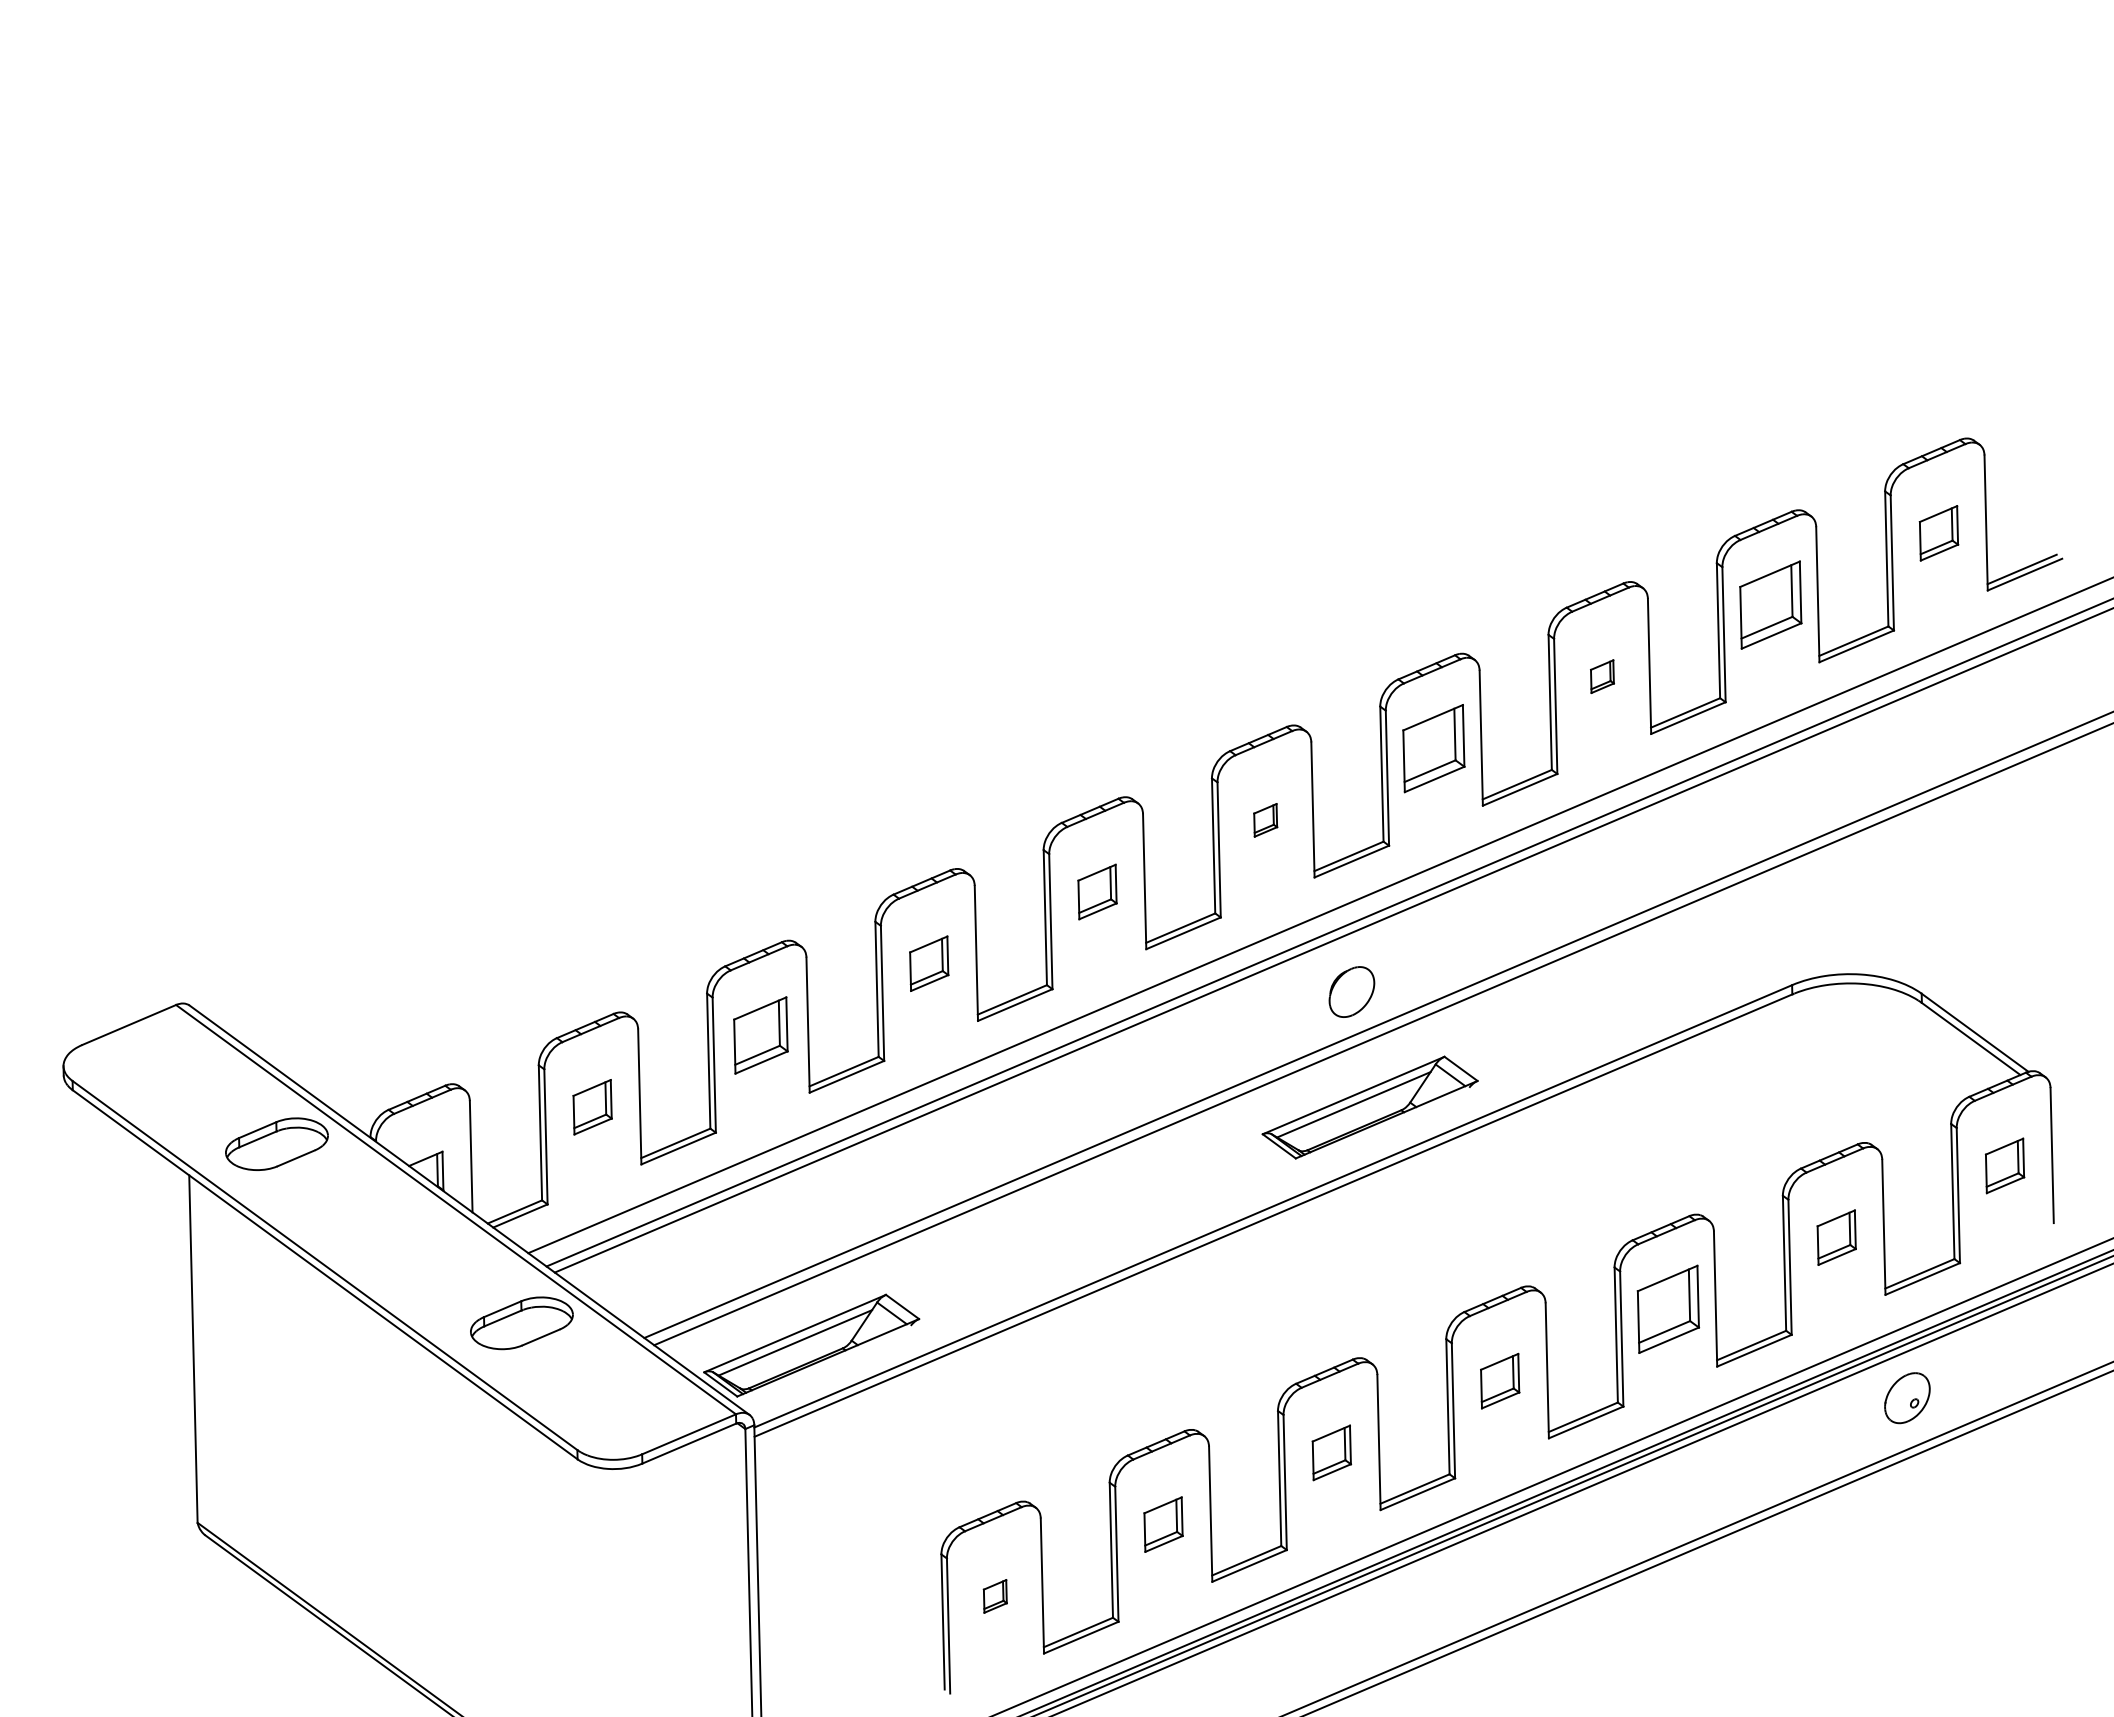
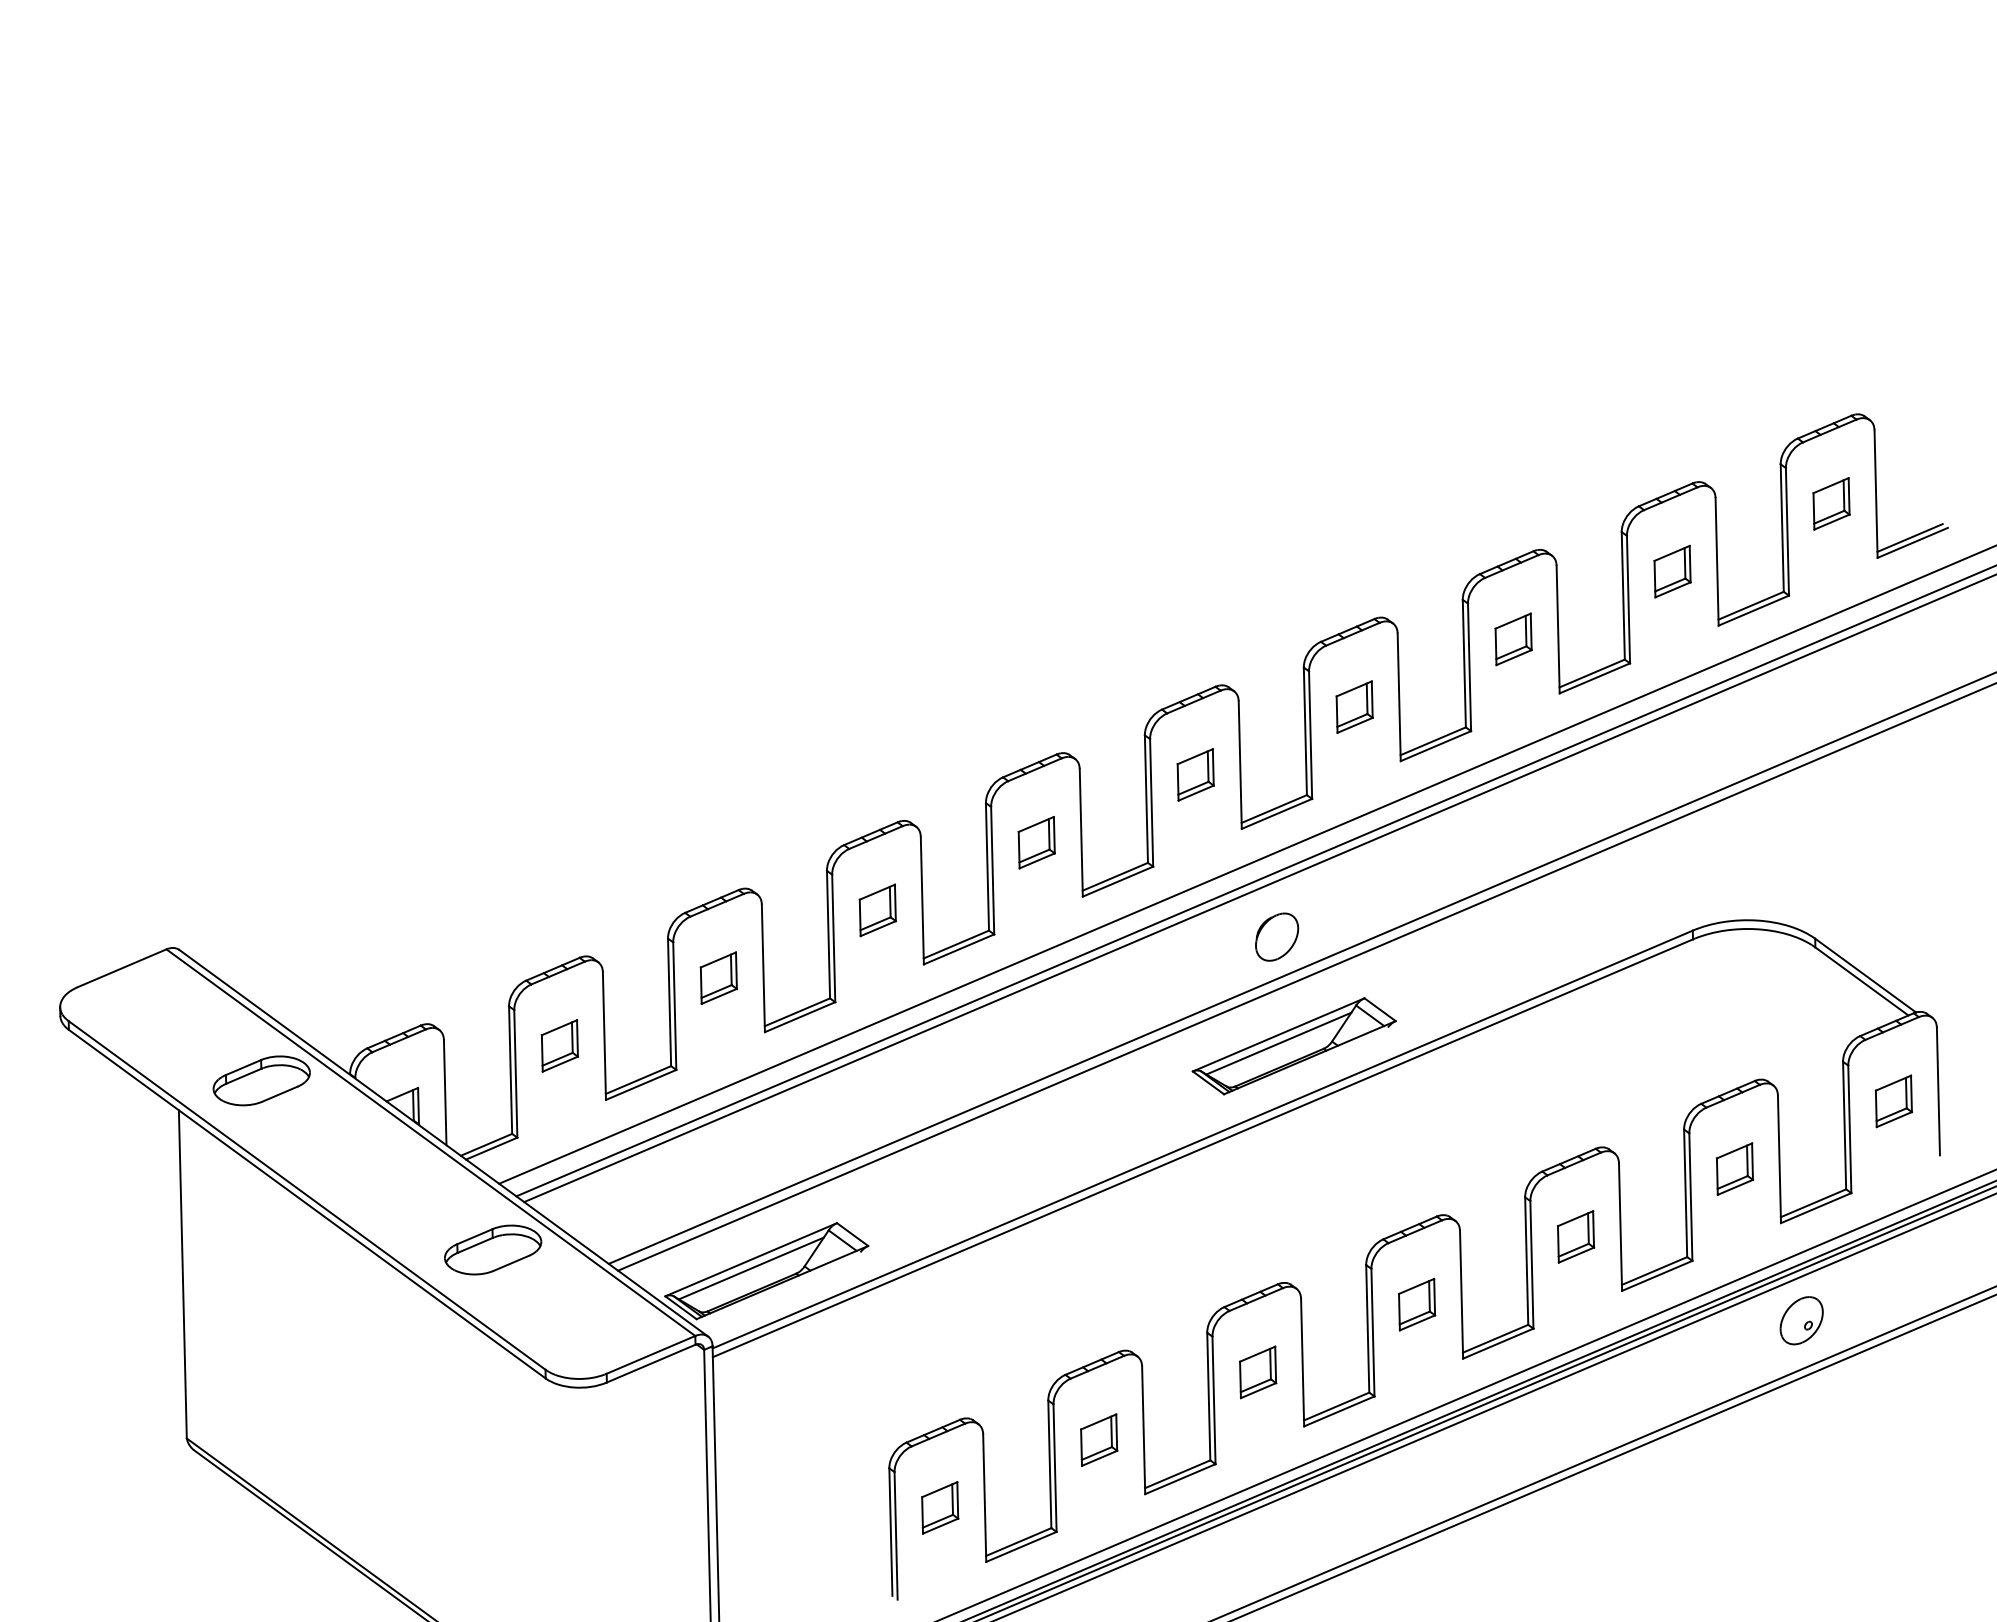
part: (1770, 604) -> (1672, 571), size x0.62
part: (1602, 676) -> (1513, 639), size x1.67
part: (1434, 748) -> (1355, 707), size x0.62
part: (1265, 820) -> (1195, 775), size x1.67
part: (760, 1035) -> (718, 978), size x0.71
part: (1668, 1309) -> (1576, 1236), size x0.62
part: (995, 1596) -> (940, 1508), size x1.67

